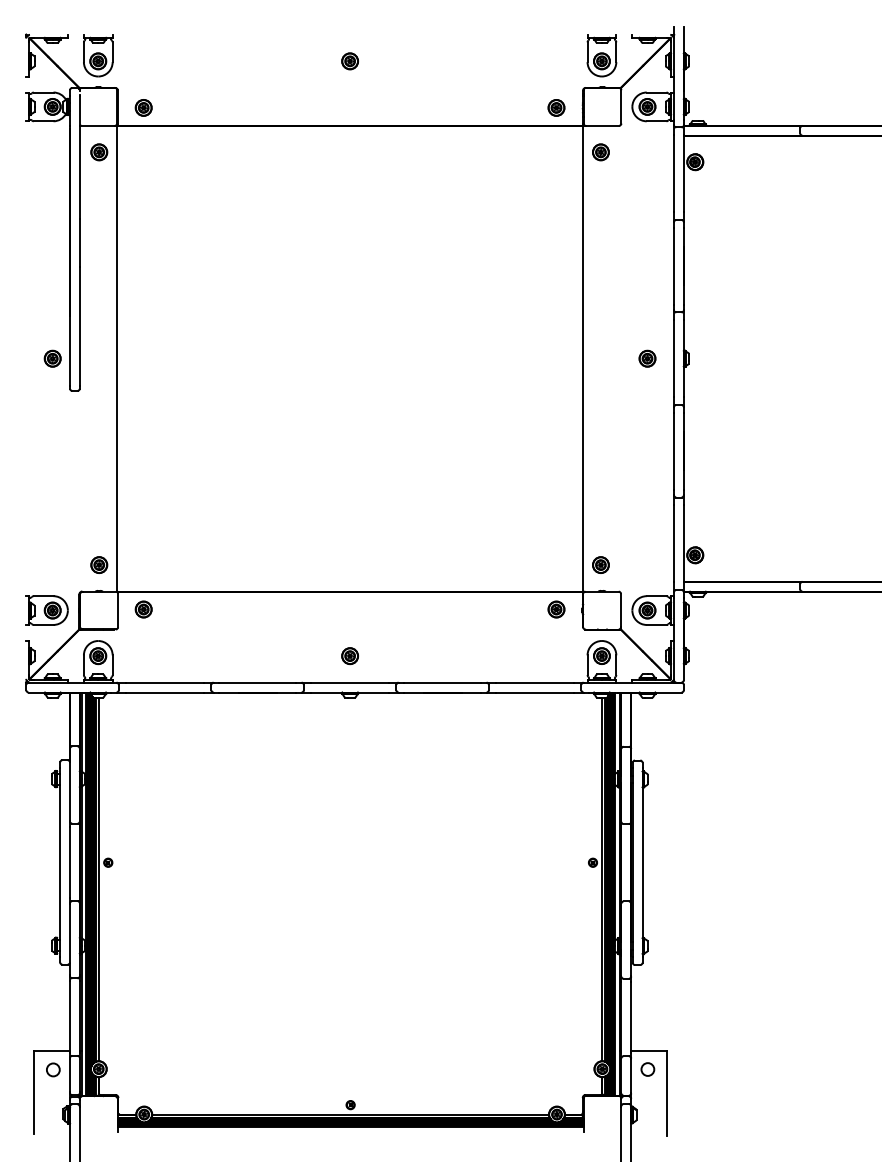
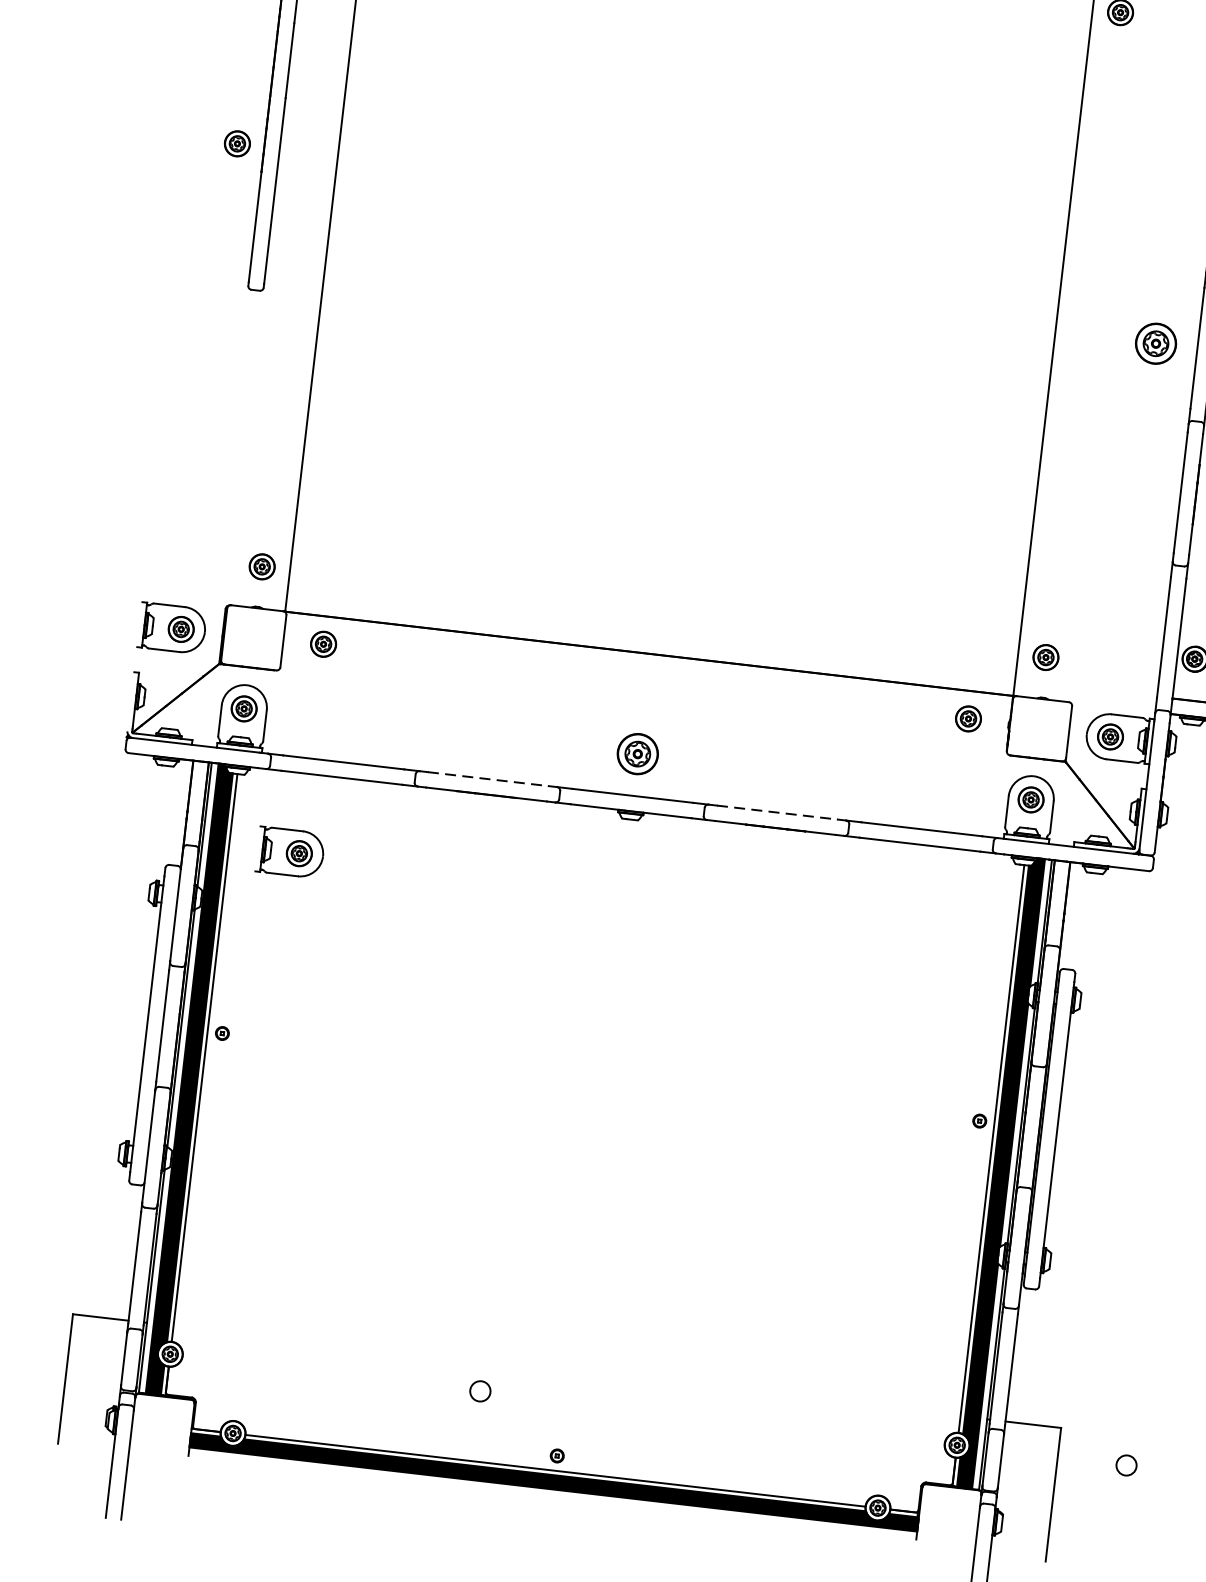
part: (52, 358) -> (237, 143), moved
part: (647, 358) -> (1156, 343), size x1.6
part: (349, 656) -> (636, 754), size x1.6
line: (257, 682) -> (488, 778), solid -> dashed
line: (442, 682) -> (777, 812), solid -> dashed
part: (137, 743) -> (289, 852), added
circle: (53, 1069) -> (480, 1390), moved
circle: (647, 1069) -> (1125, 1465), moved

